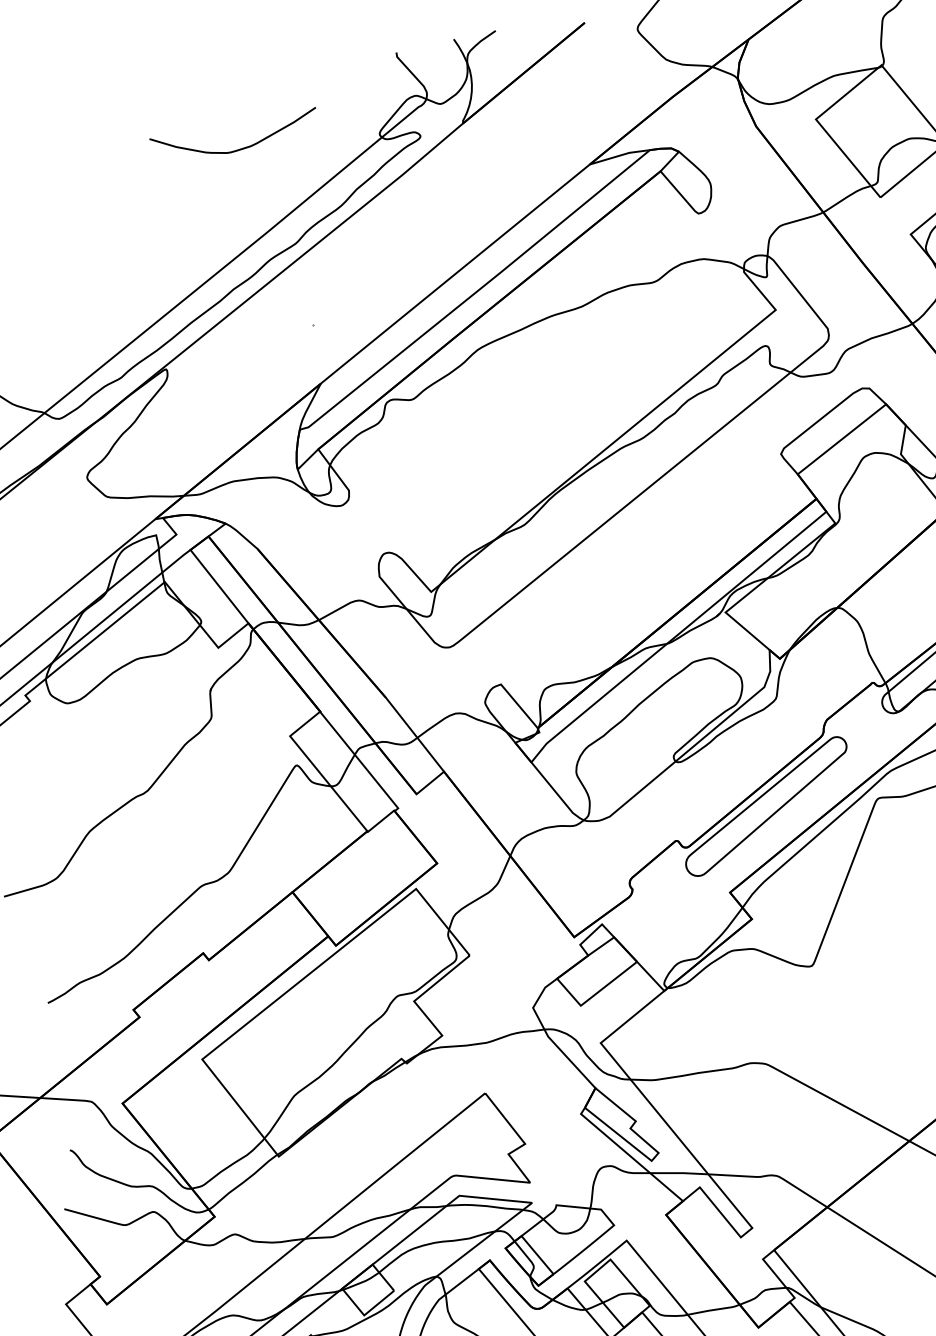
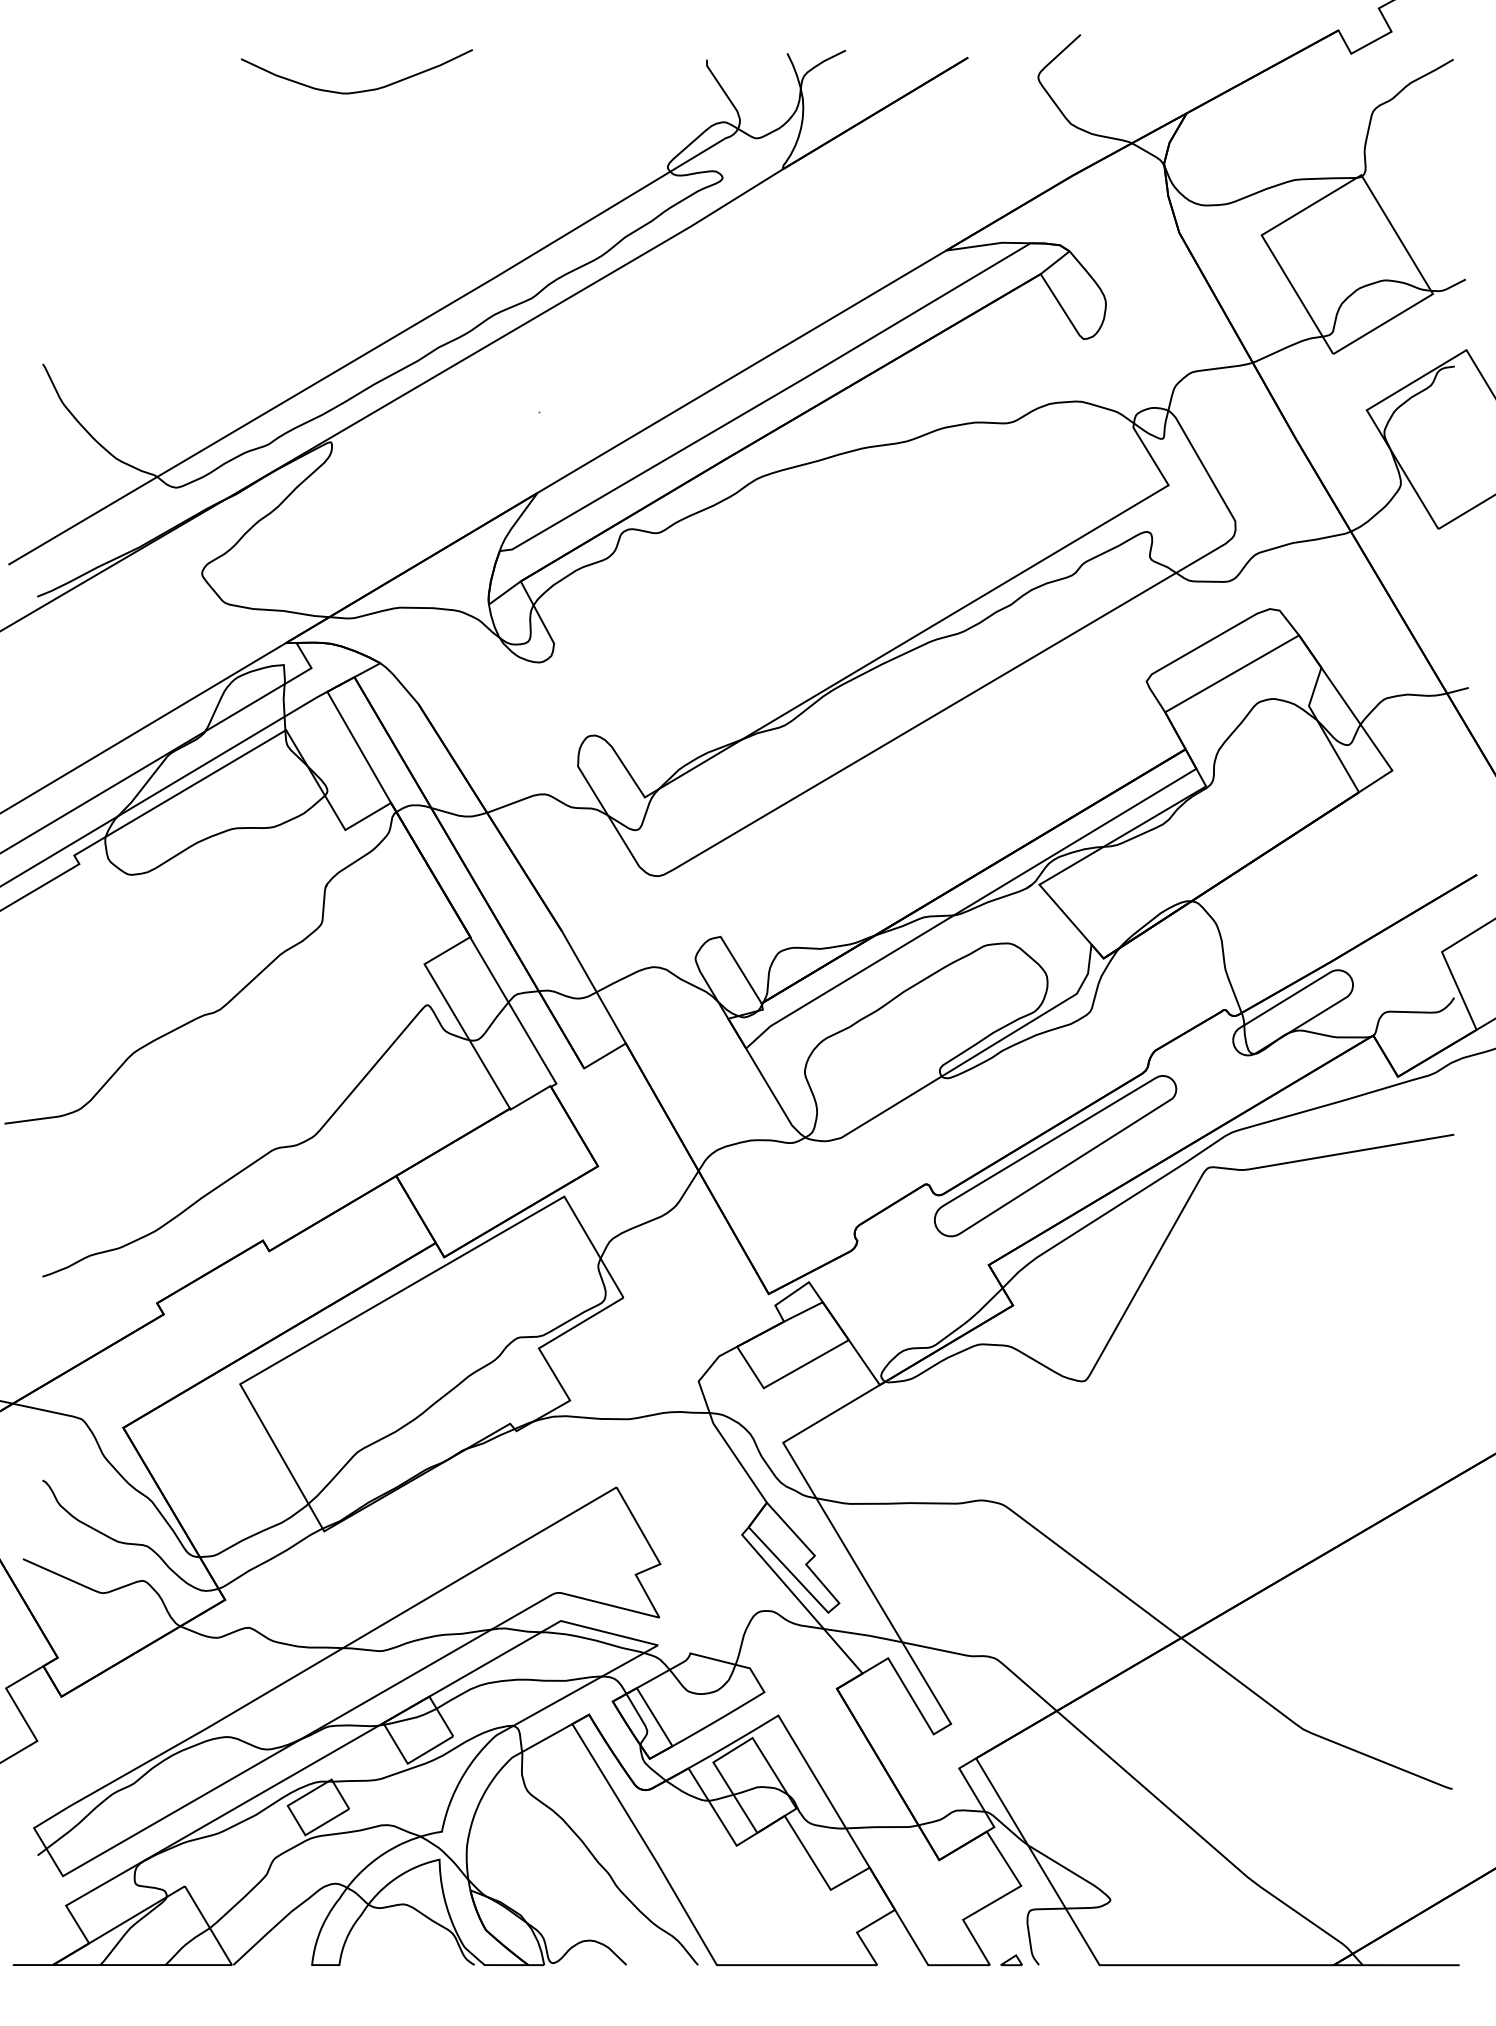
curve: (239, 148) -> (360, 90), moved

